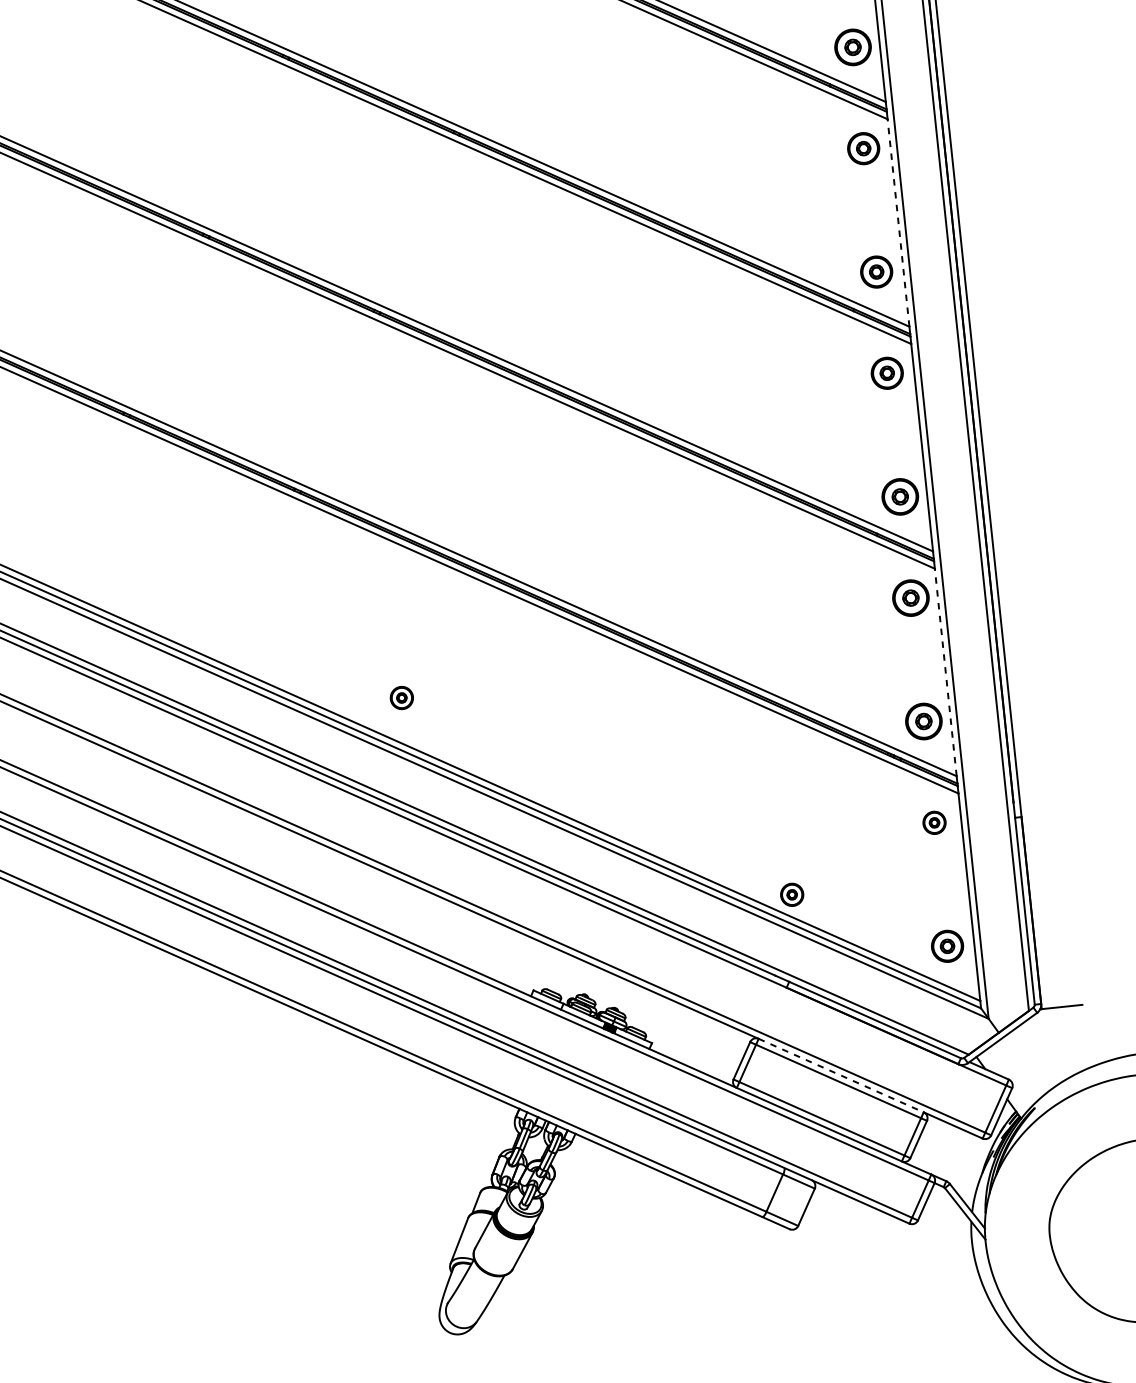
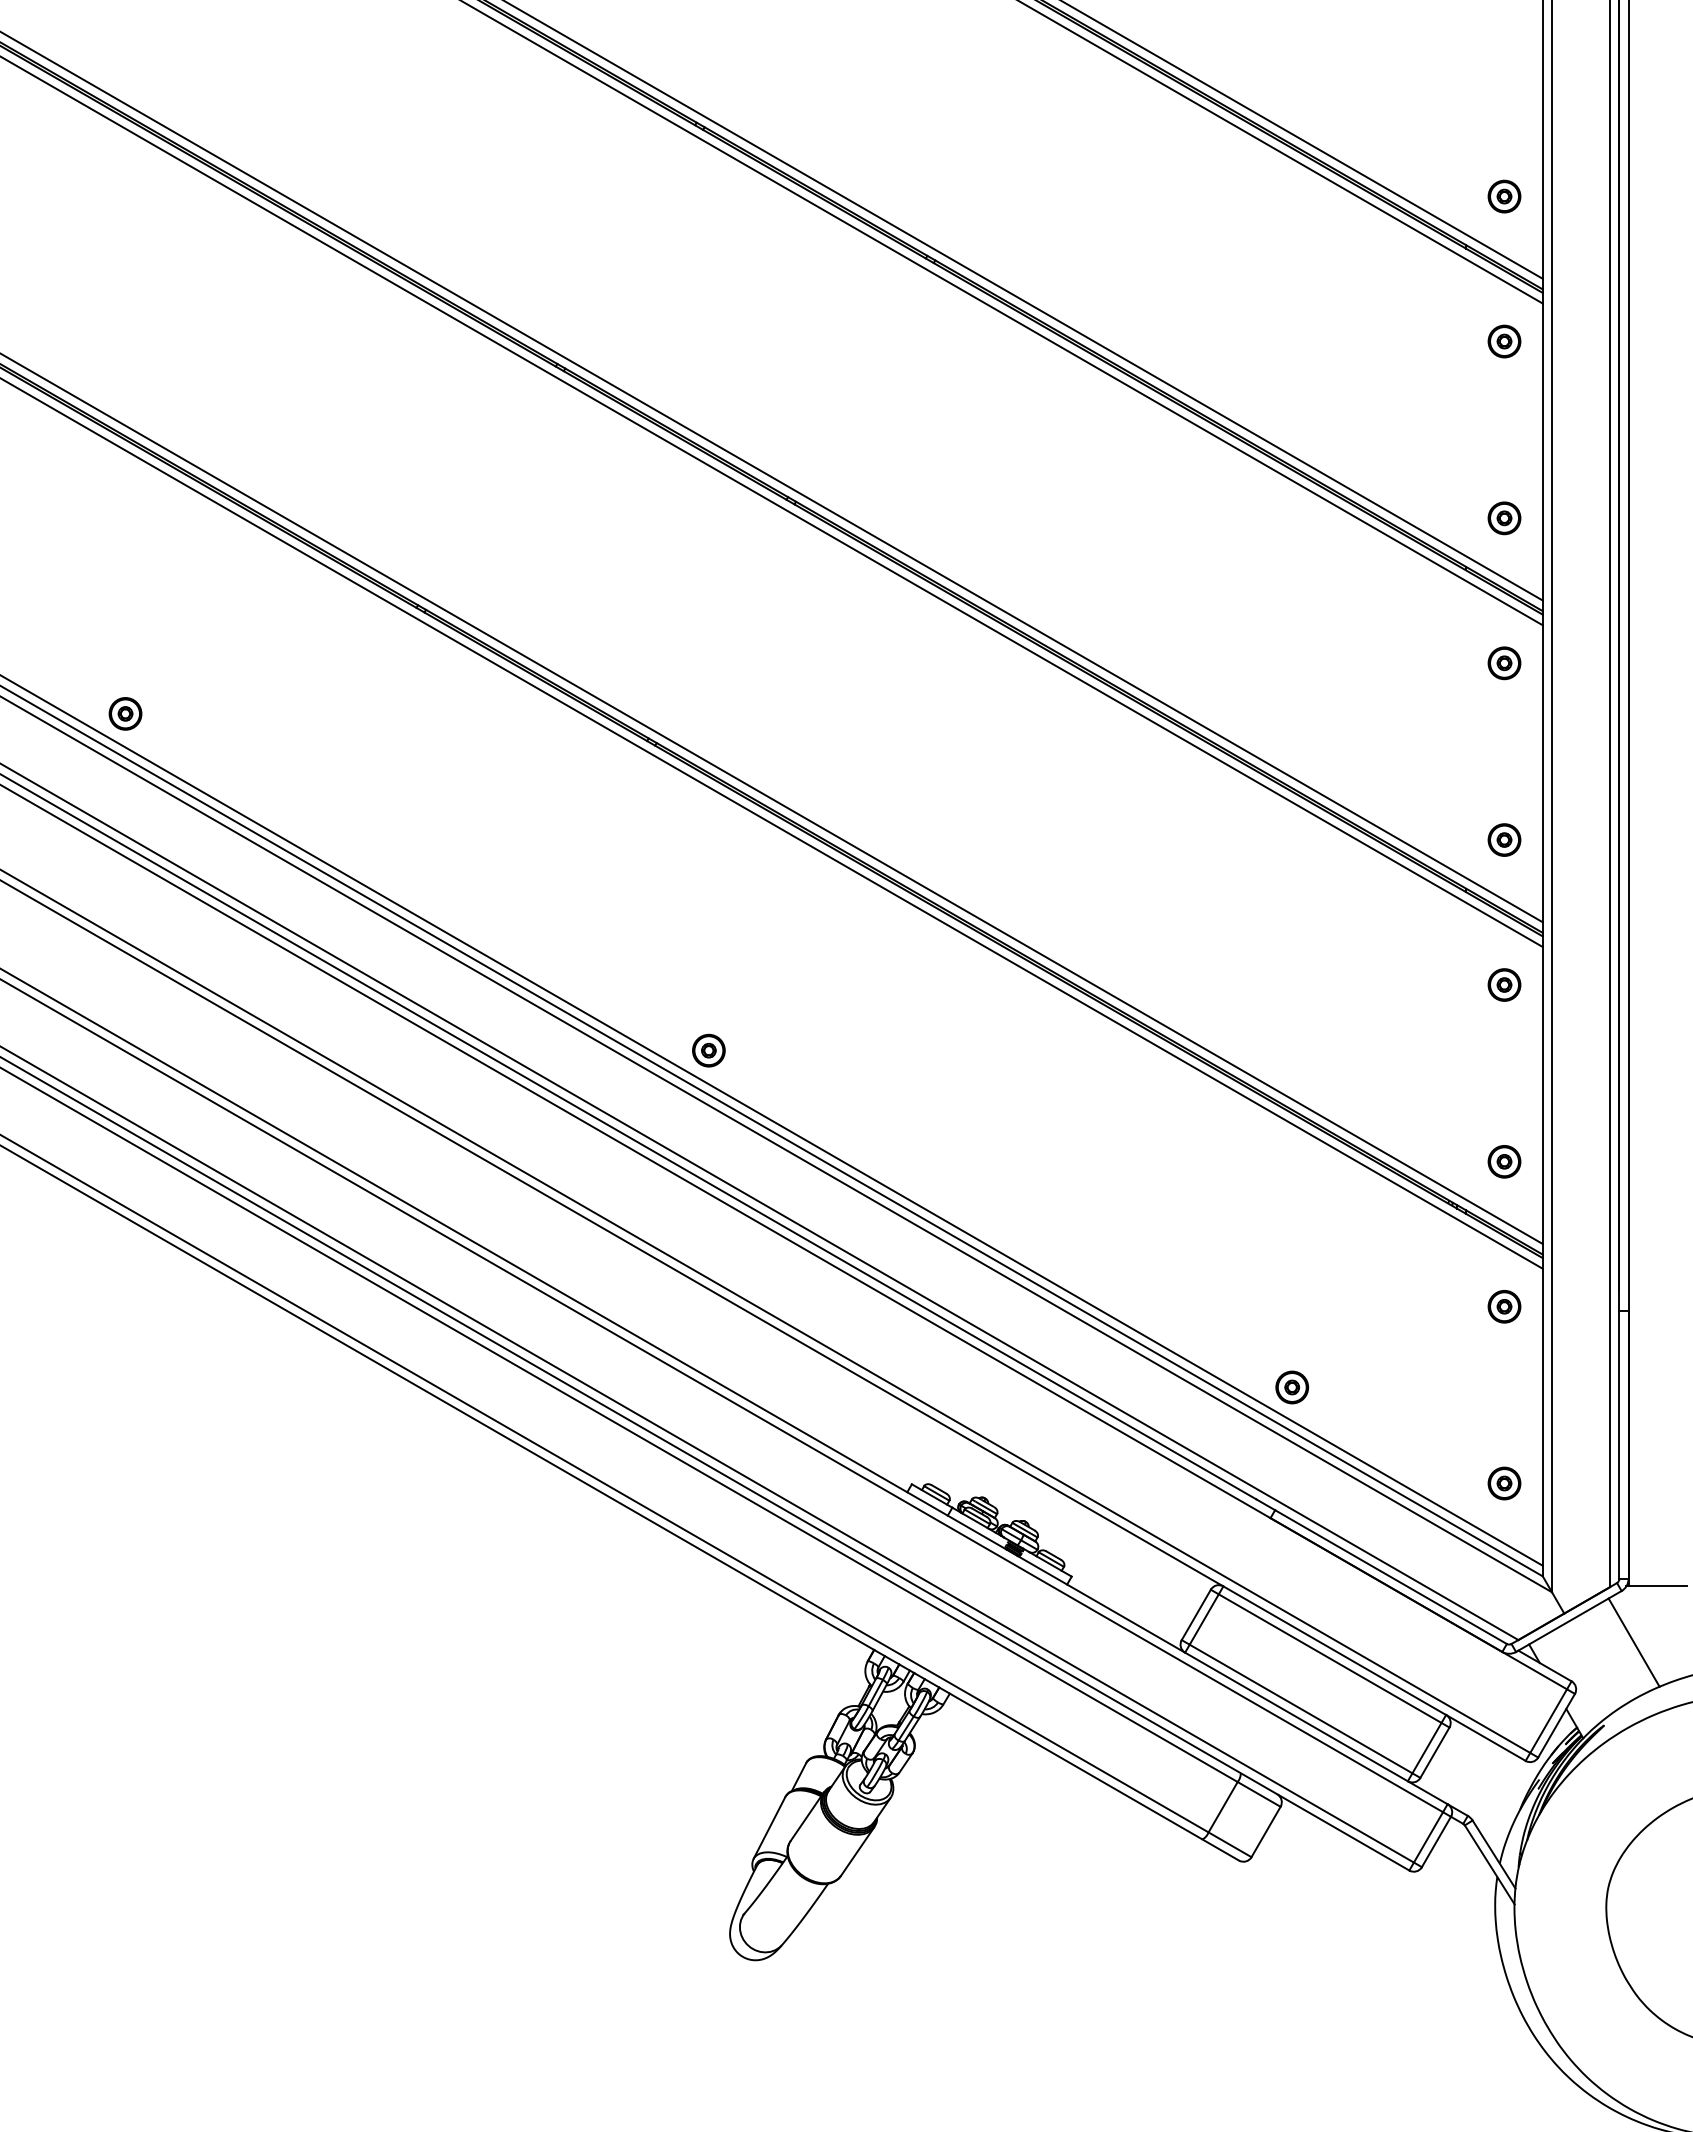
part: (853, 47) -> (1504, 196), size x0.62
part: (863, 148) -> (1504, 341), size x0.71
line: (898, 222) -> (1542, 451), dashed -> solid
part: (876, 272) -> (1504, 518), size x0.71
part: (887, 373) -> (1504, 663), size x0.71
part: (900, 496) -> (1504, 839), size x0.62
part: (910, 597) -> (1504, 984), size x0.62
line: (945, 672) -> (1542, 1095), dashed -> solid
part: (401, 697) -> (708, 1050), moved
part: (923, 721) -> (1504, 1161), size x0.62
part: (947, 946) -> (1504, 1483), size x0.71
line: (1049, 1047) -> (1633, 1642), added
line: (841, 1075) -> (1334, 1650), dashed -> solid

